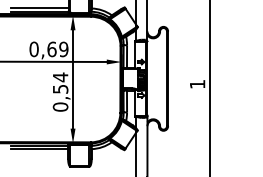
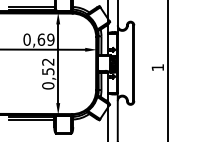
text: (60, 77) -> (48, 62), 0,54 -> 0,52

